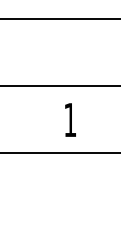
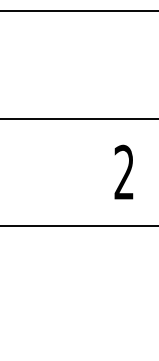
text: (69, 119) -> (123, 171), 1 -> 2

